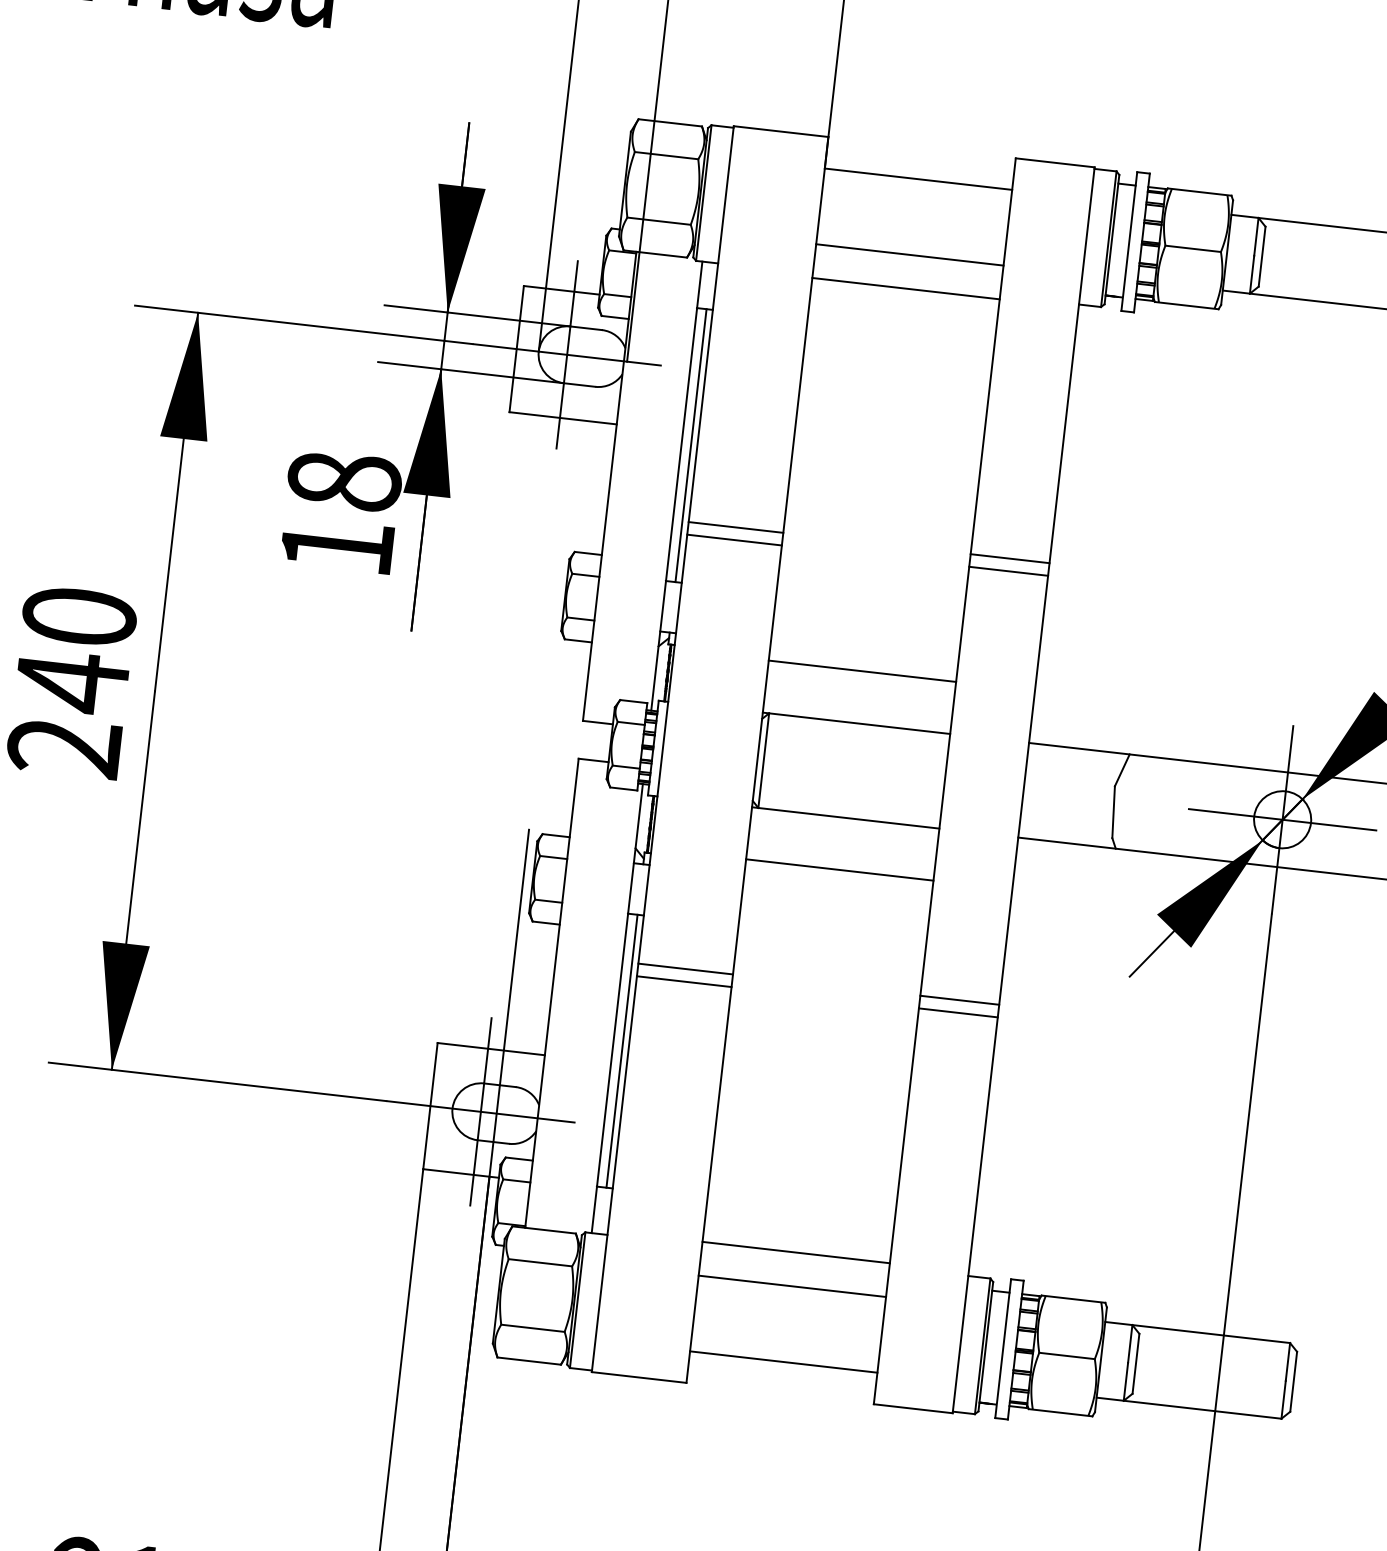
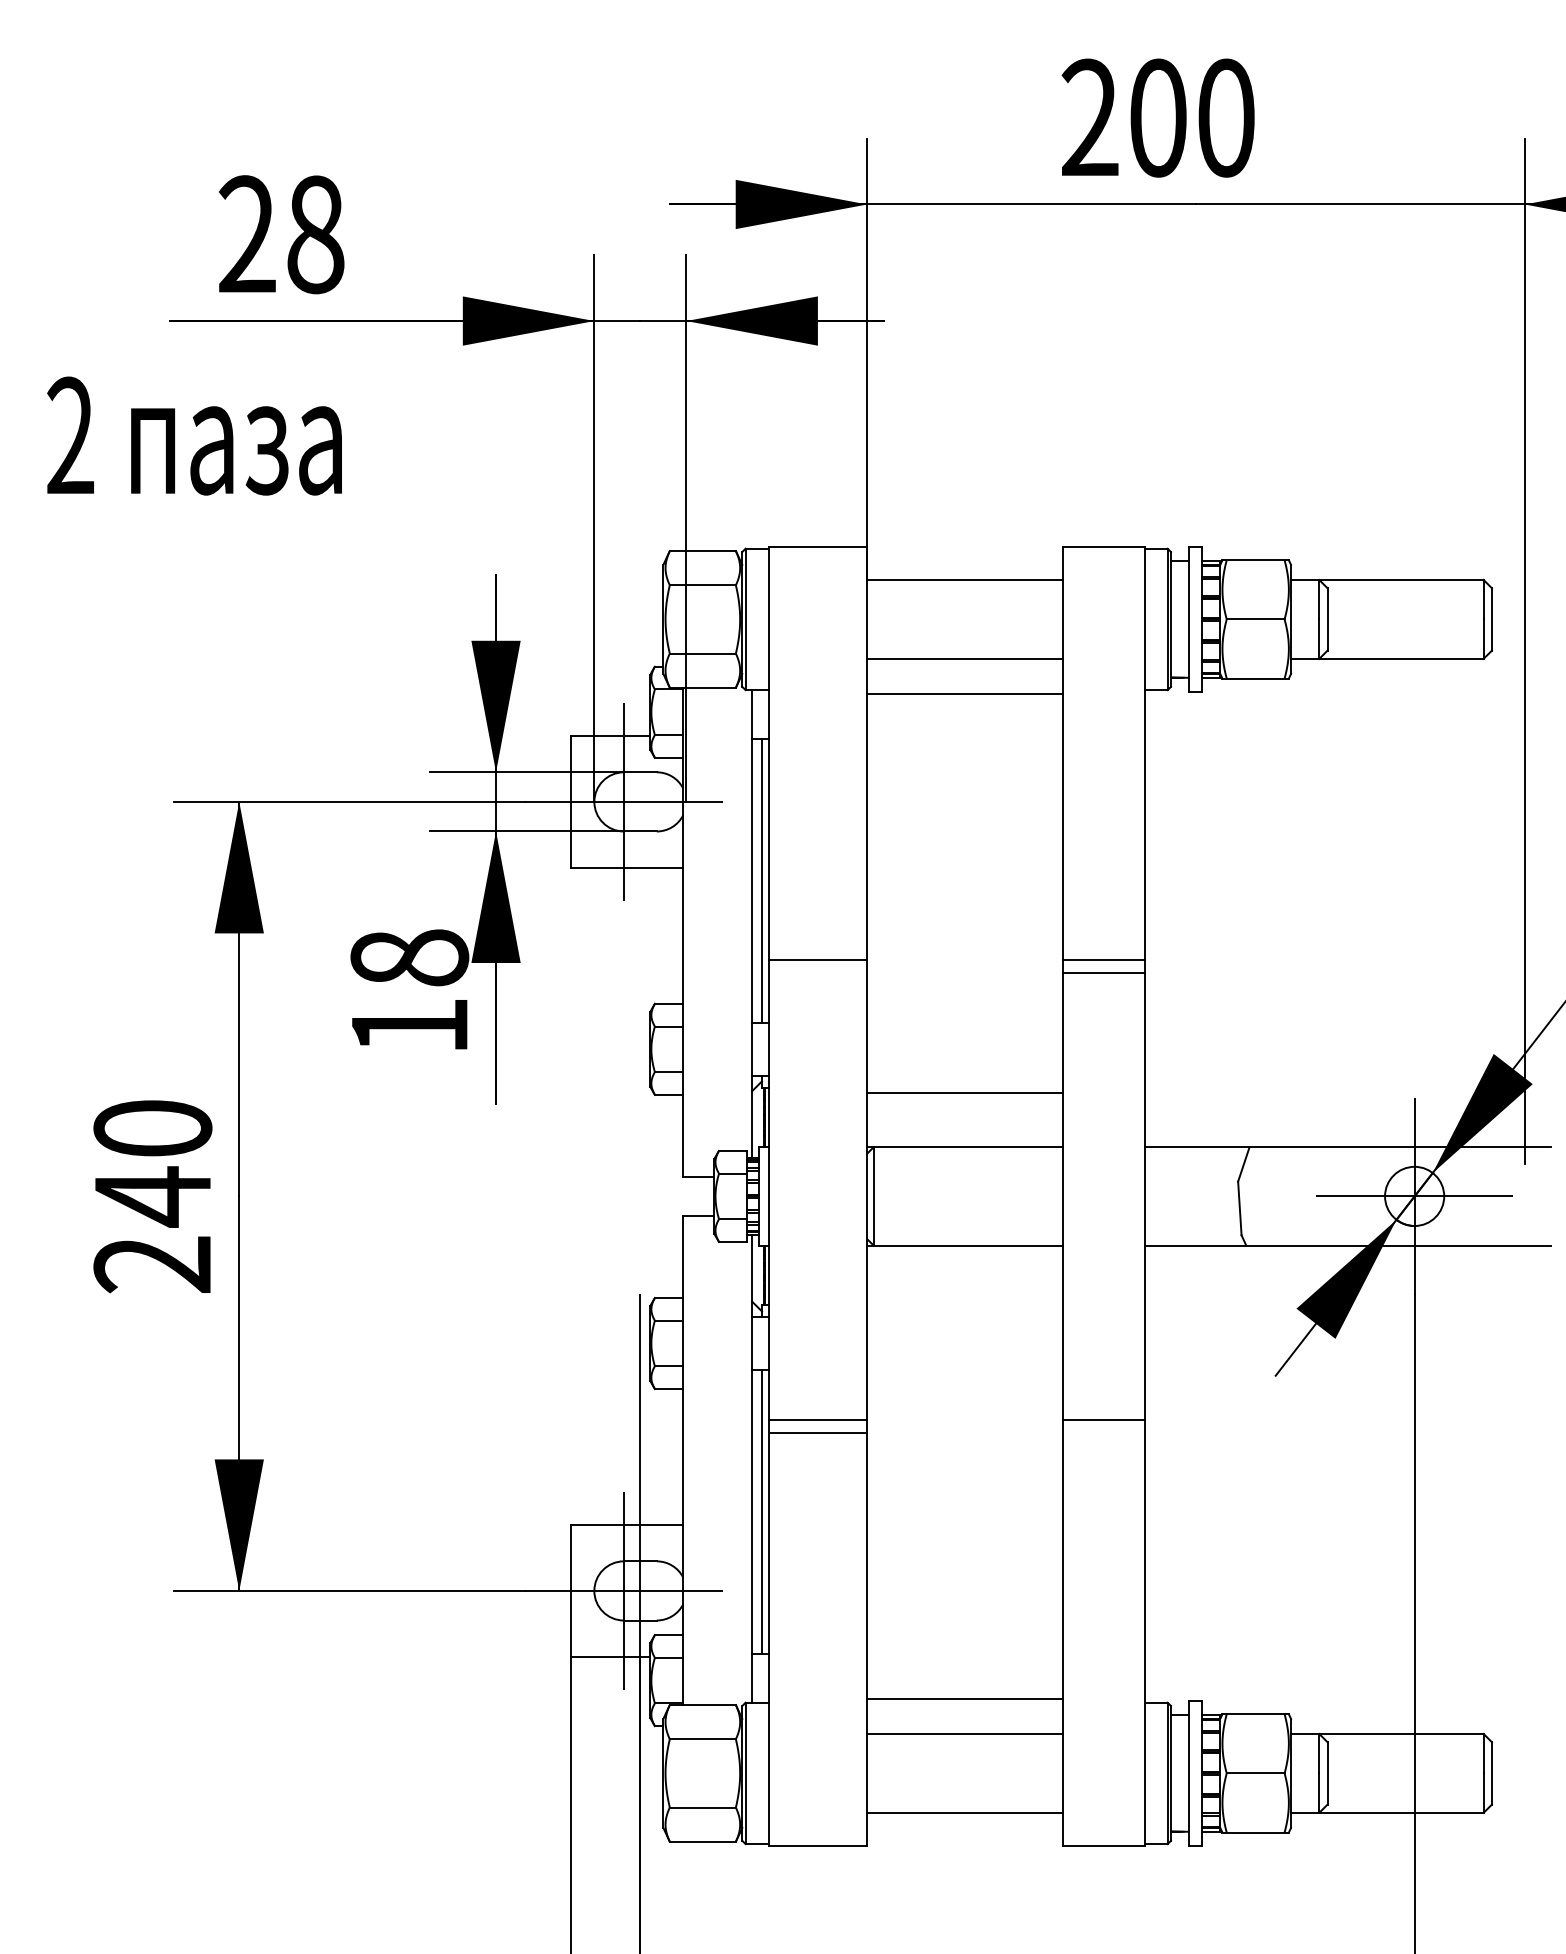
line: (734, 539) -> (817, 972), removed
line: (839, 869) -> (964, 1299), removed
line: (958, 1013) -> (1103, 1433), removed

